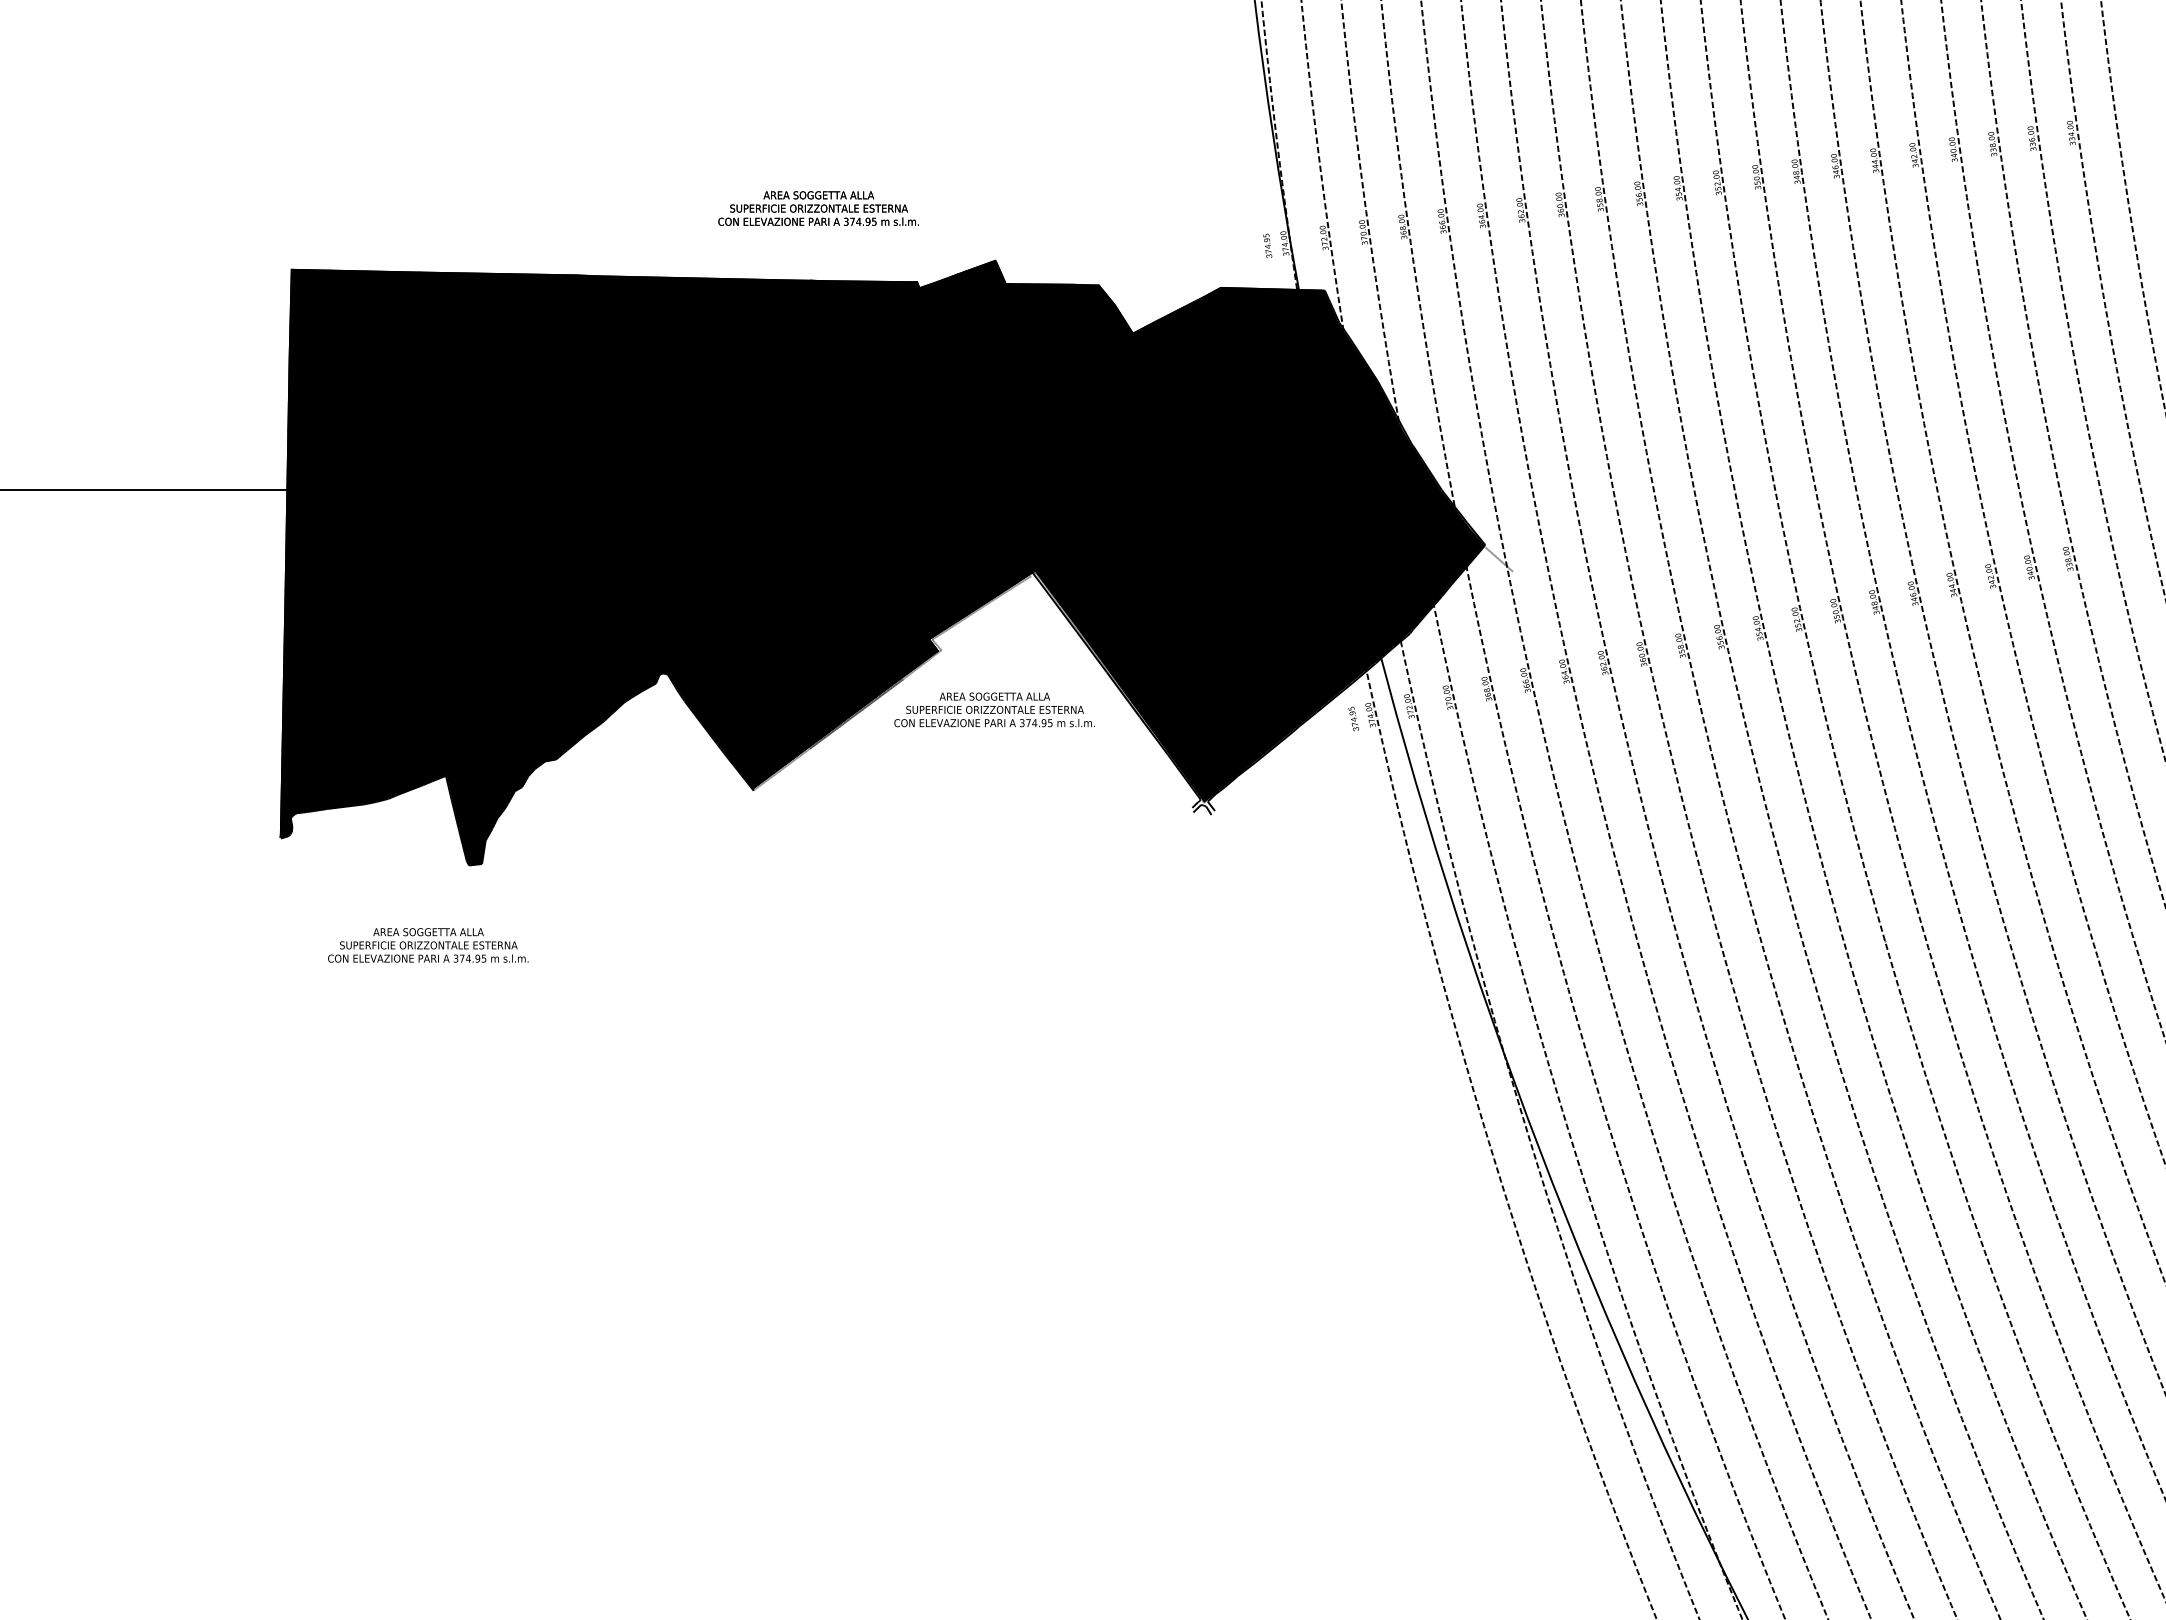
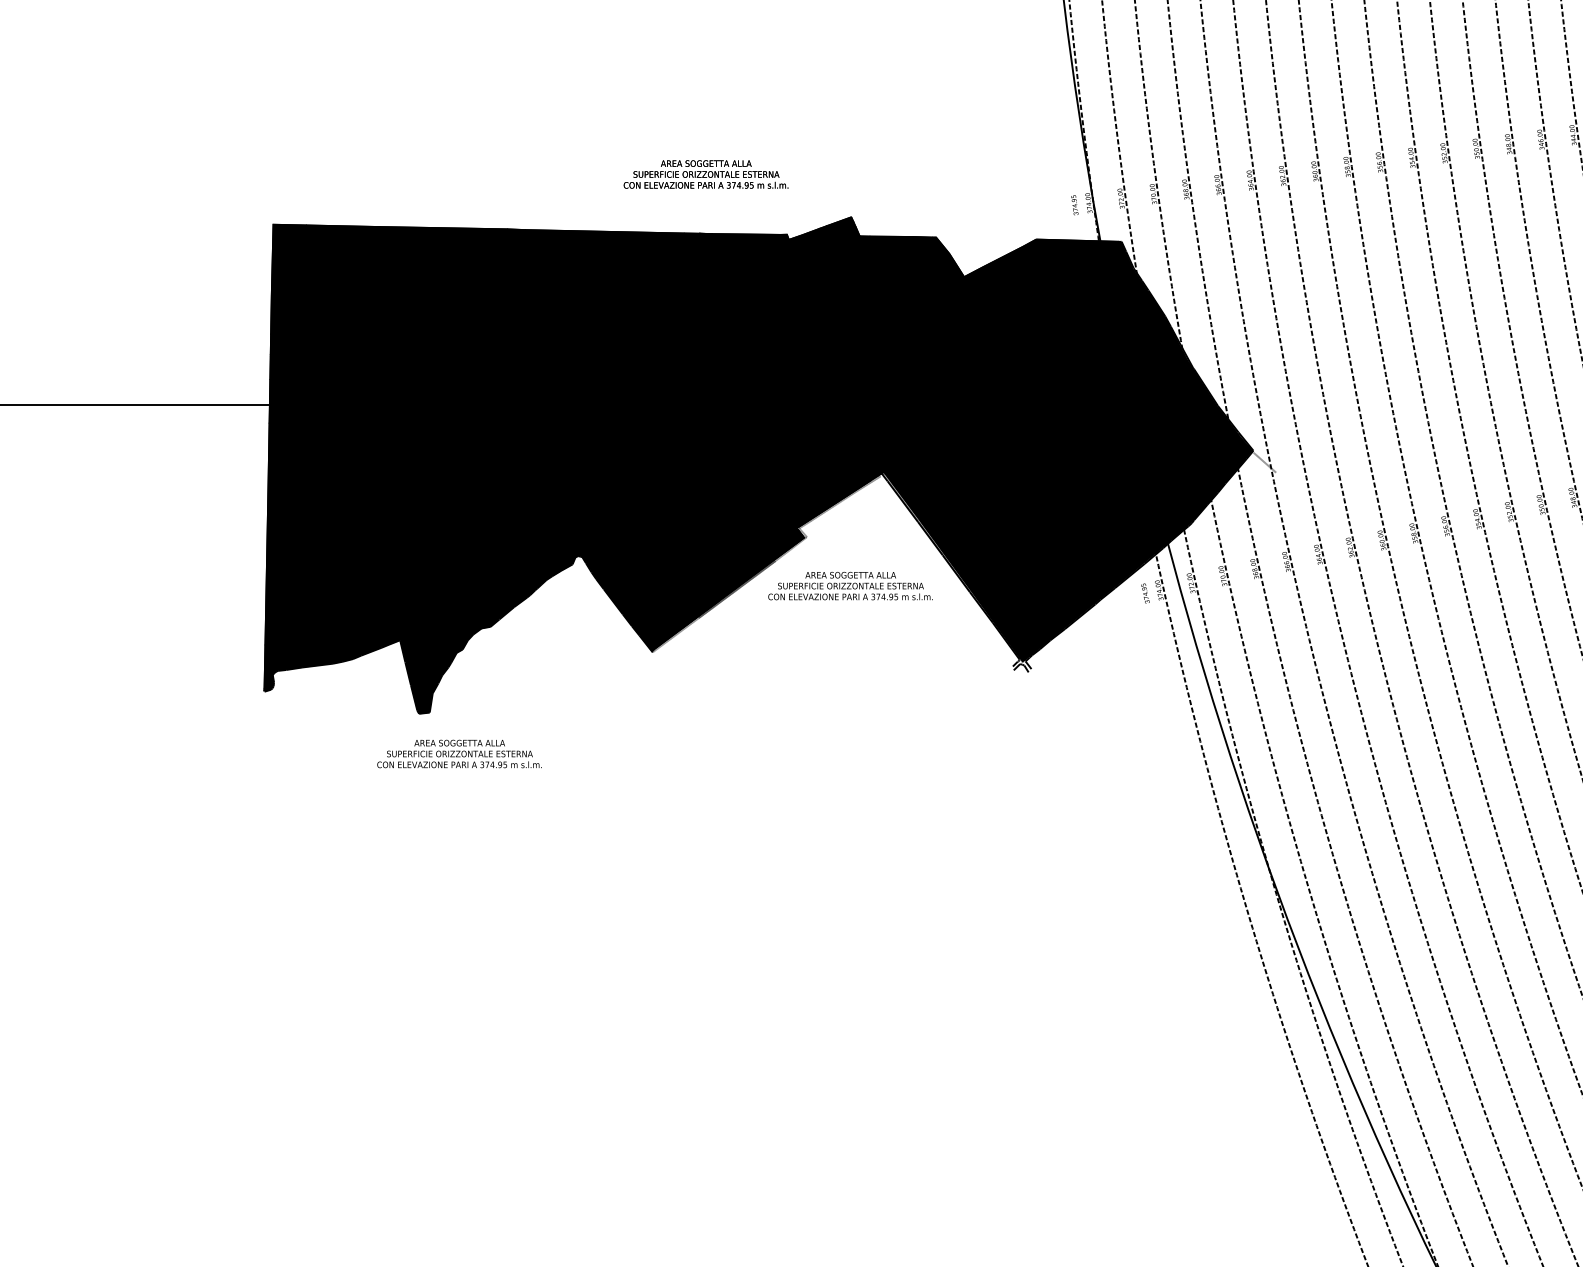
text: (428, 945) -> (459, 754), moved

